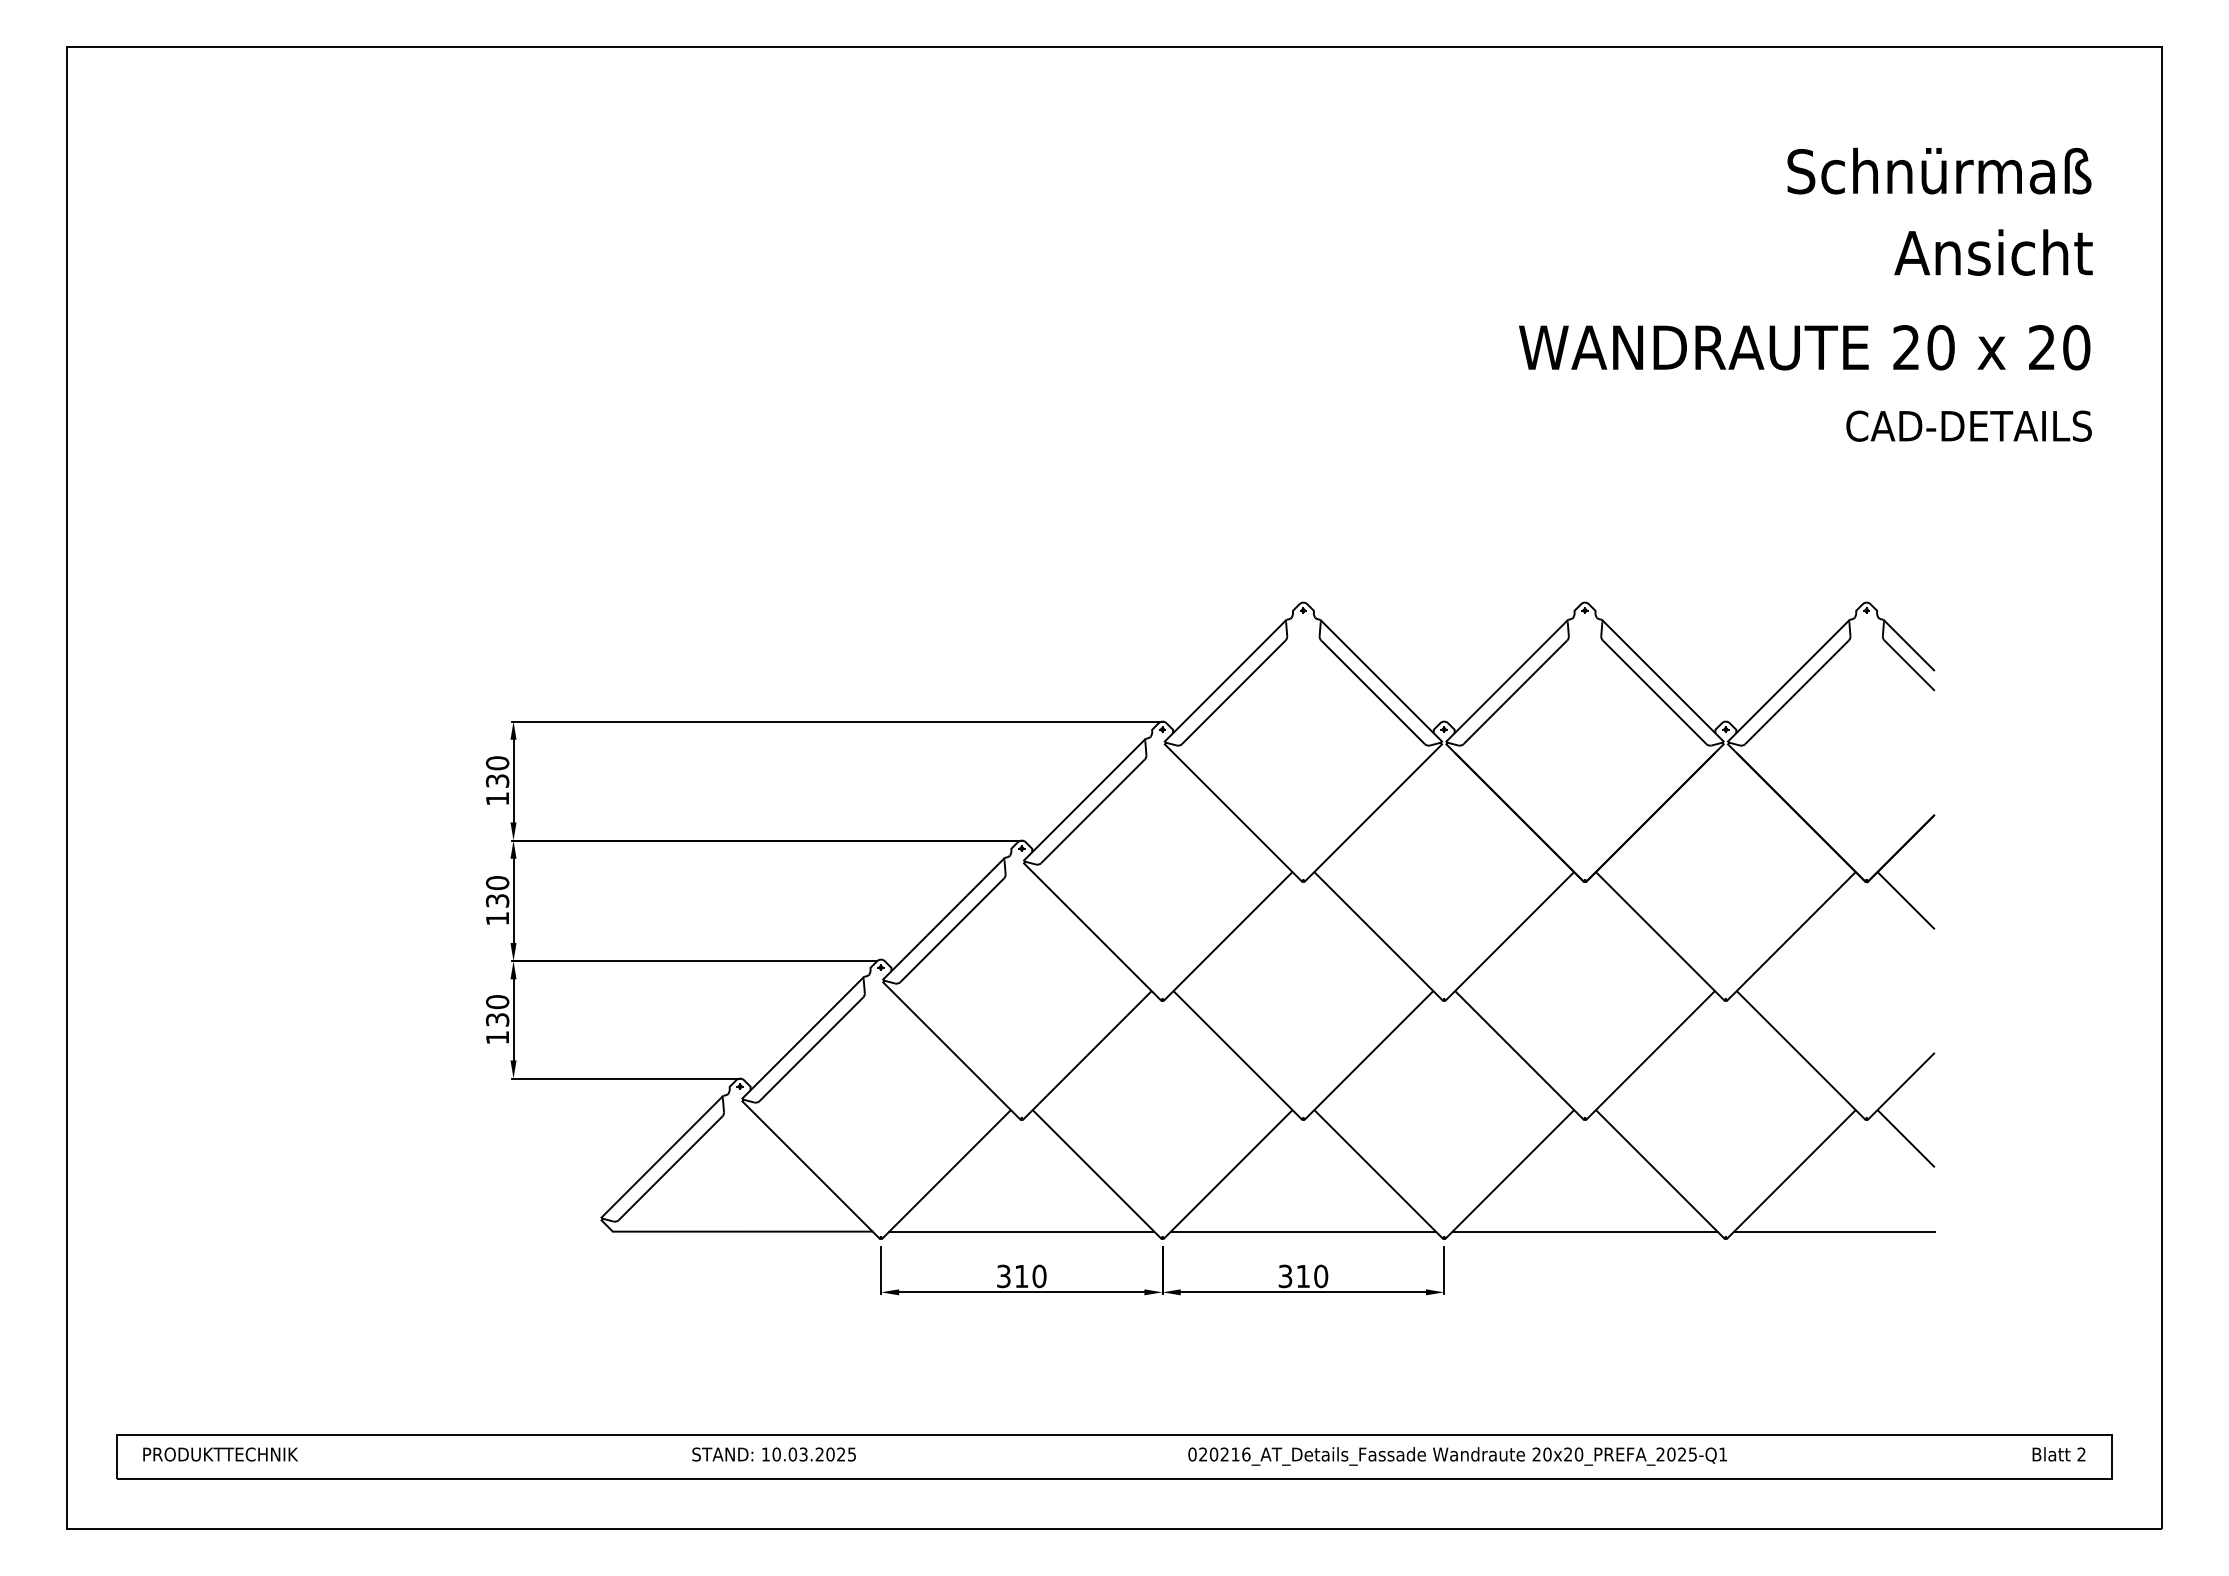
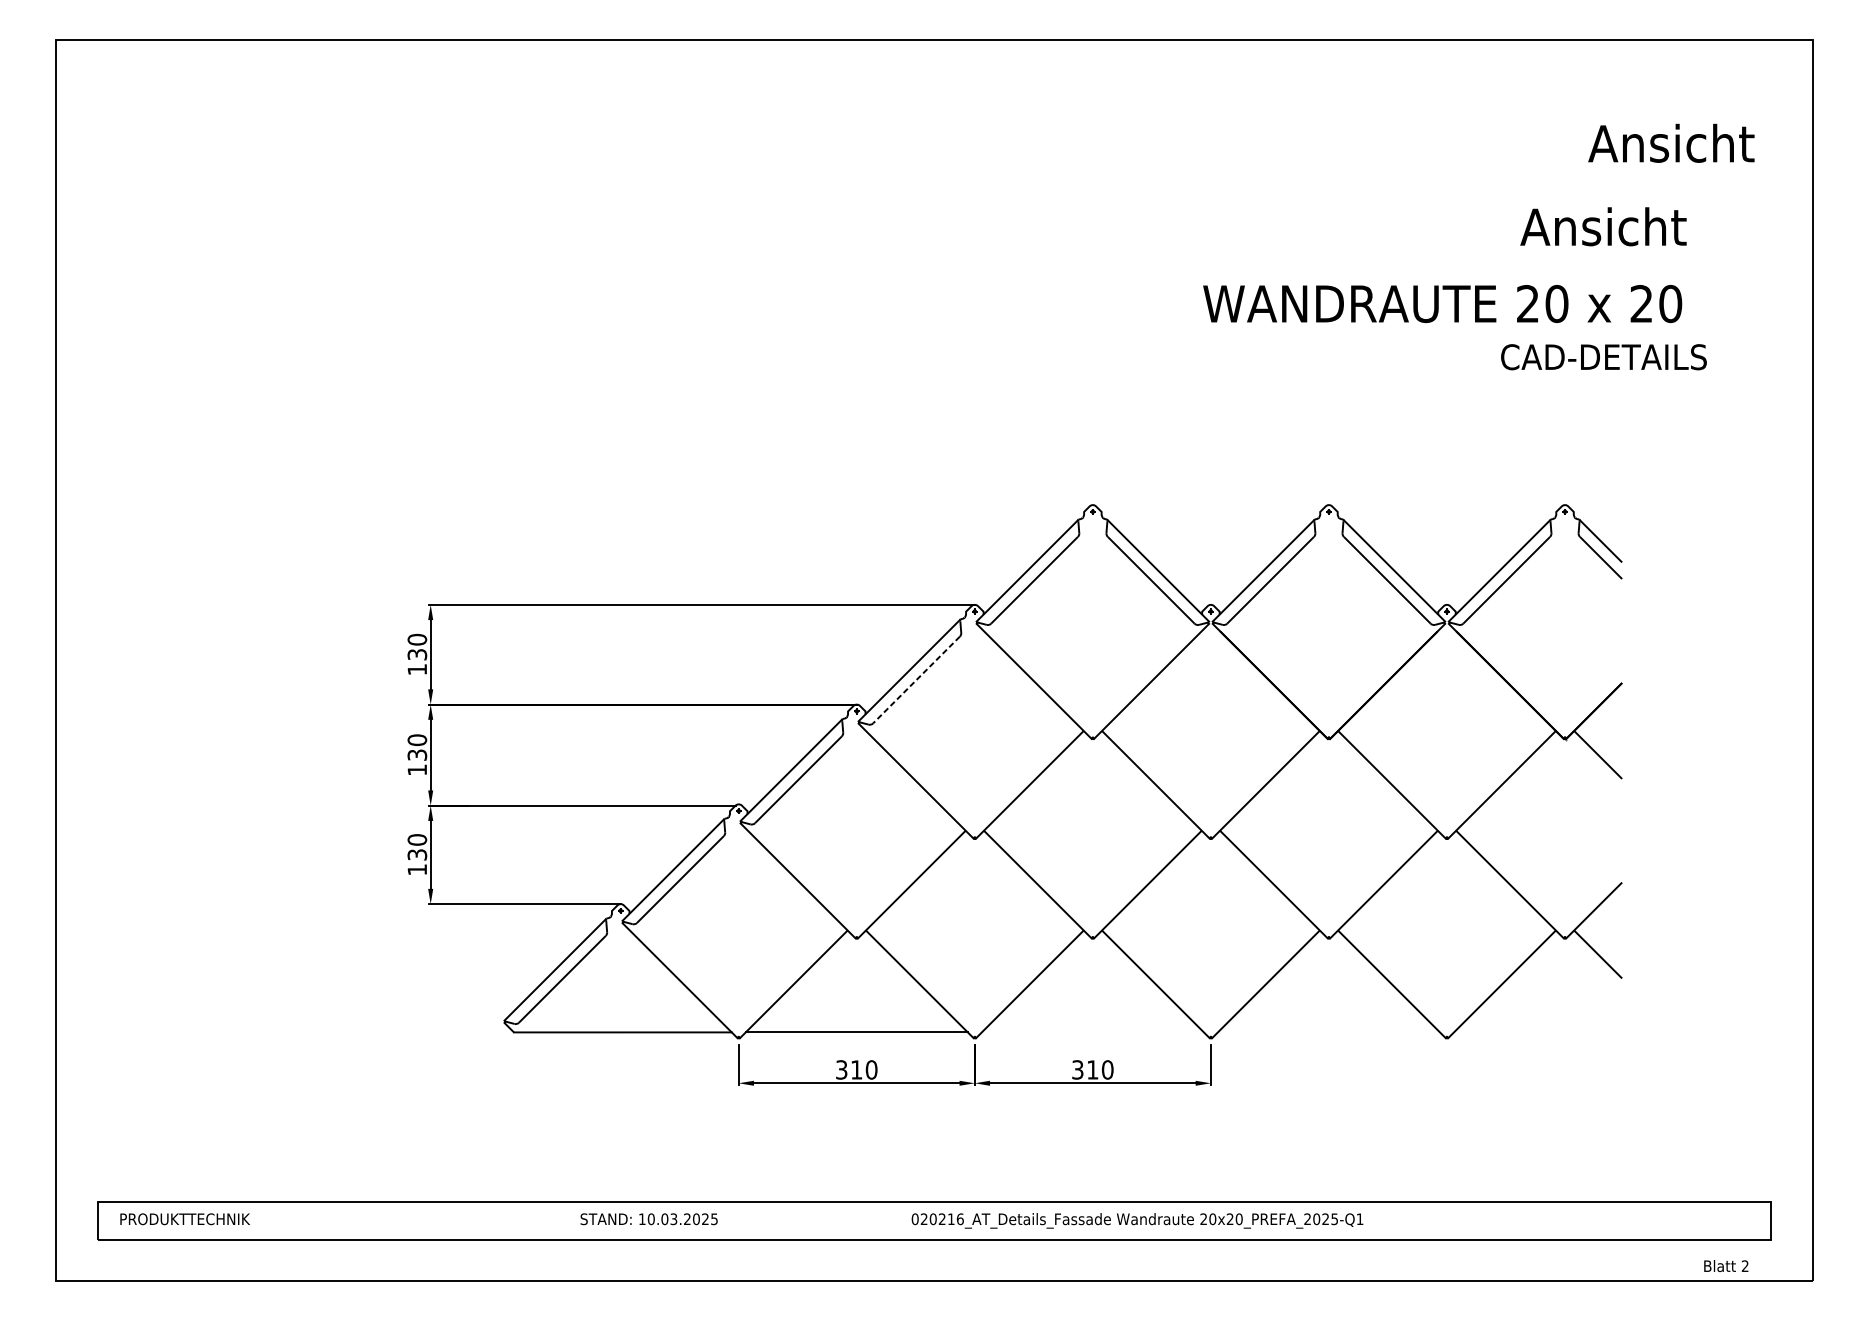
text: (1939, 170) -> (1626, 142), Schnürmaß -> Ansicht
text: (1993, 252) -> (1603, 226), moved
text: (1804, 347) -> (1442, 303), moved
text: (1968, 425) -> (1603, 356), moved
line: (1092, 811) -> (916, 680), solid -> dashed
line: (1302, 1231) -> (1092, 1032), removed
line: (1584, 1231) -> (1328, 1032), removed
line: (1834, 1231) -> (1538, 1032), removed
text: (2058, 1454) -> (1725, 1266), moved
text: (1457, 1456) -> (1137, 1220), moved

